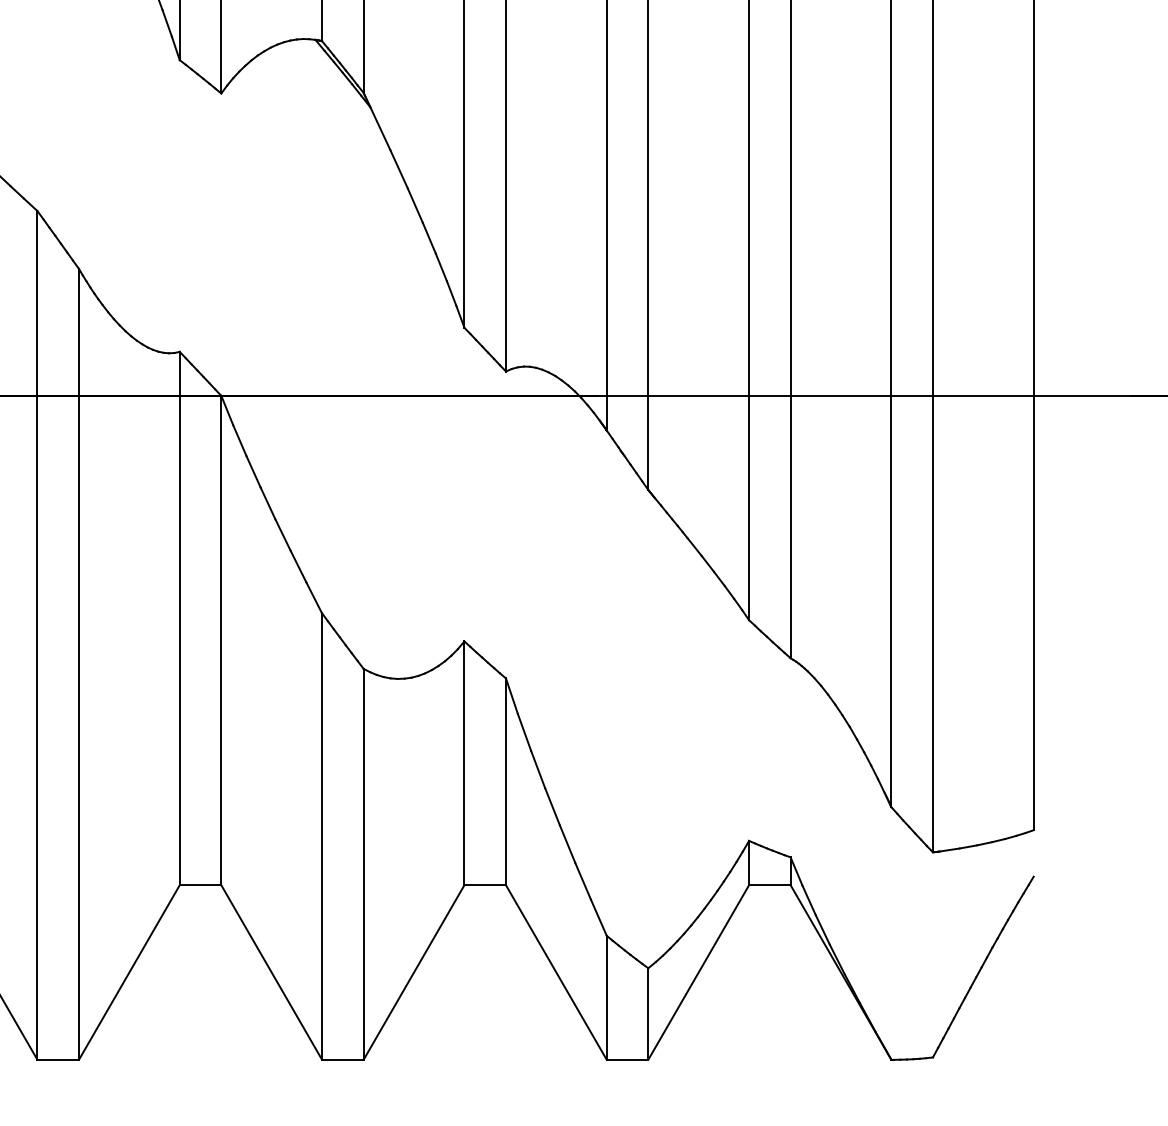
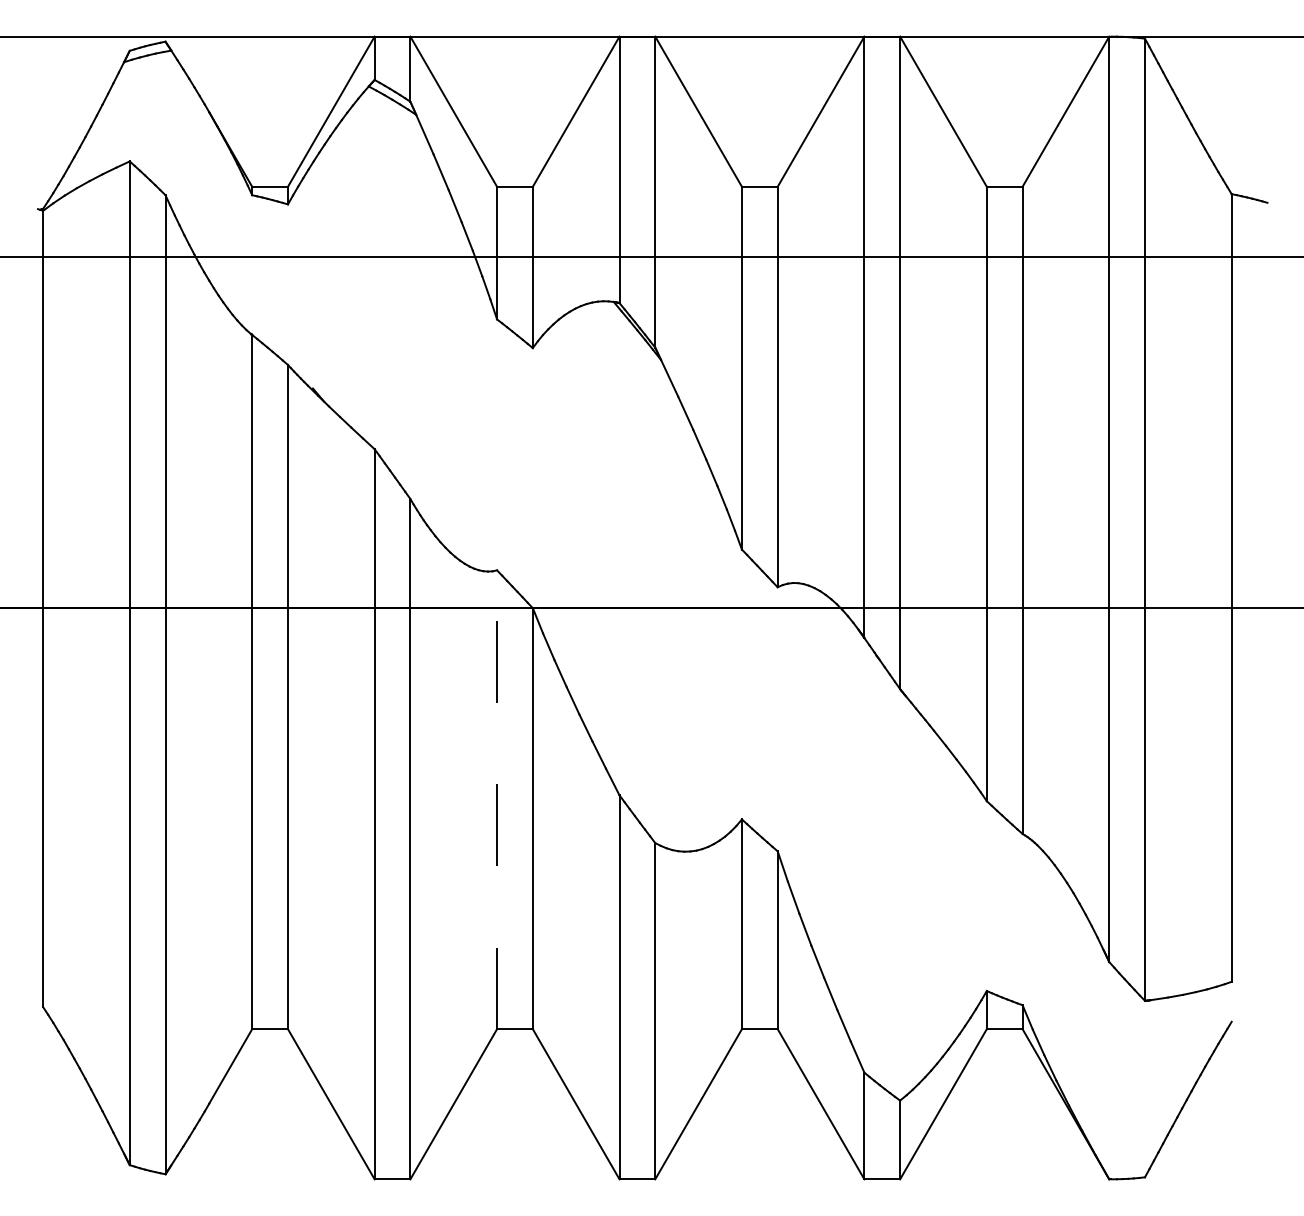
line: (180, 618) -> (497, 799), solid -> dashed

